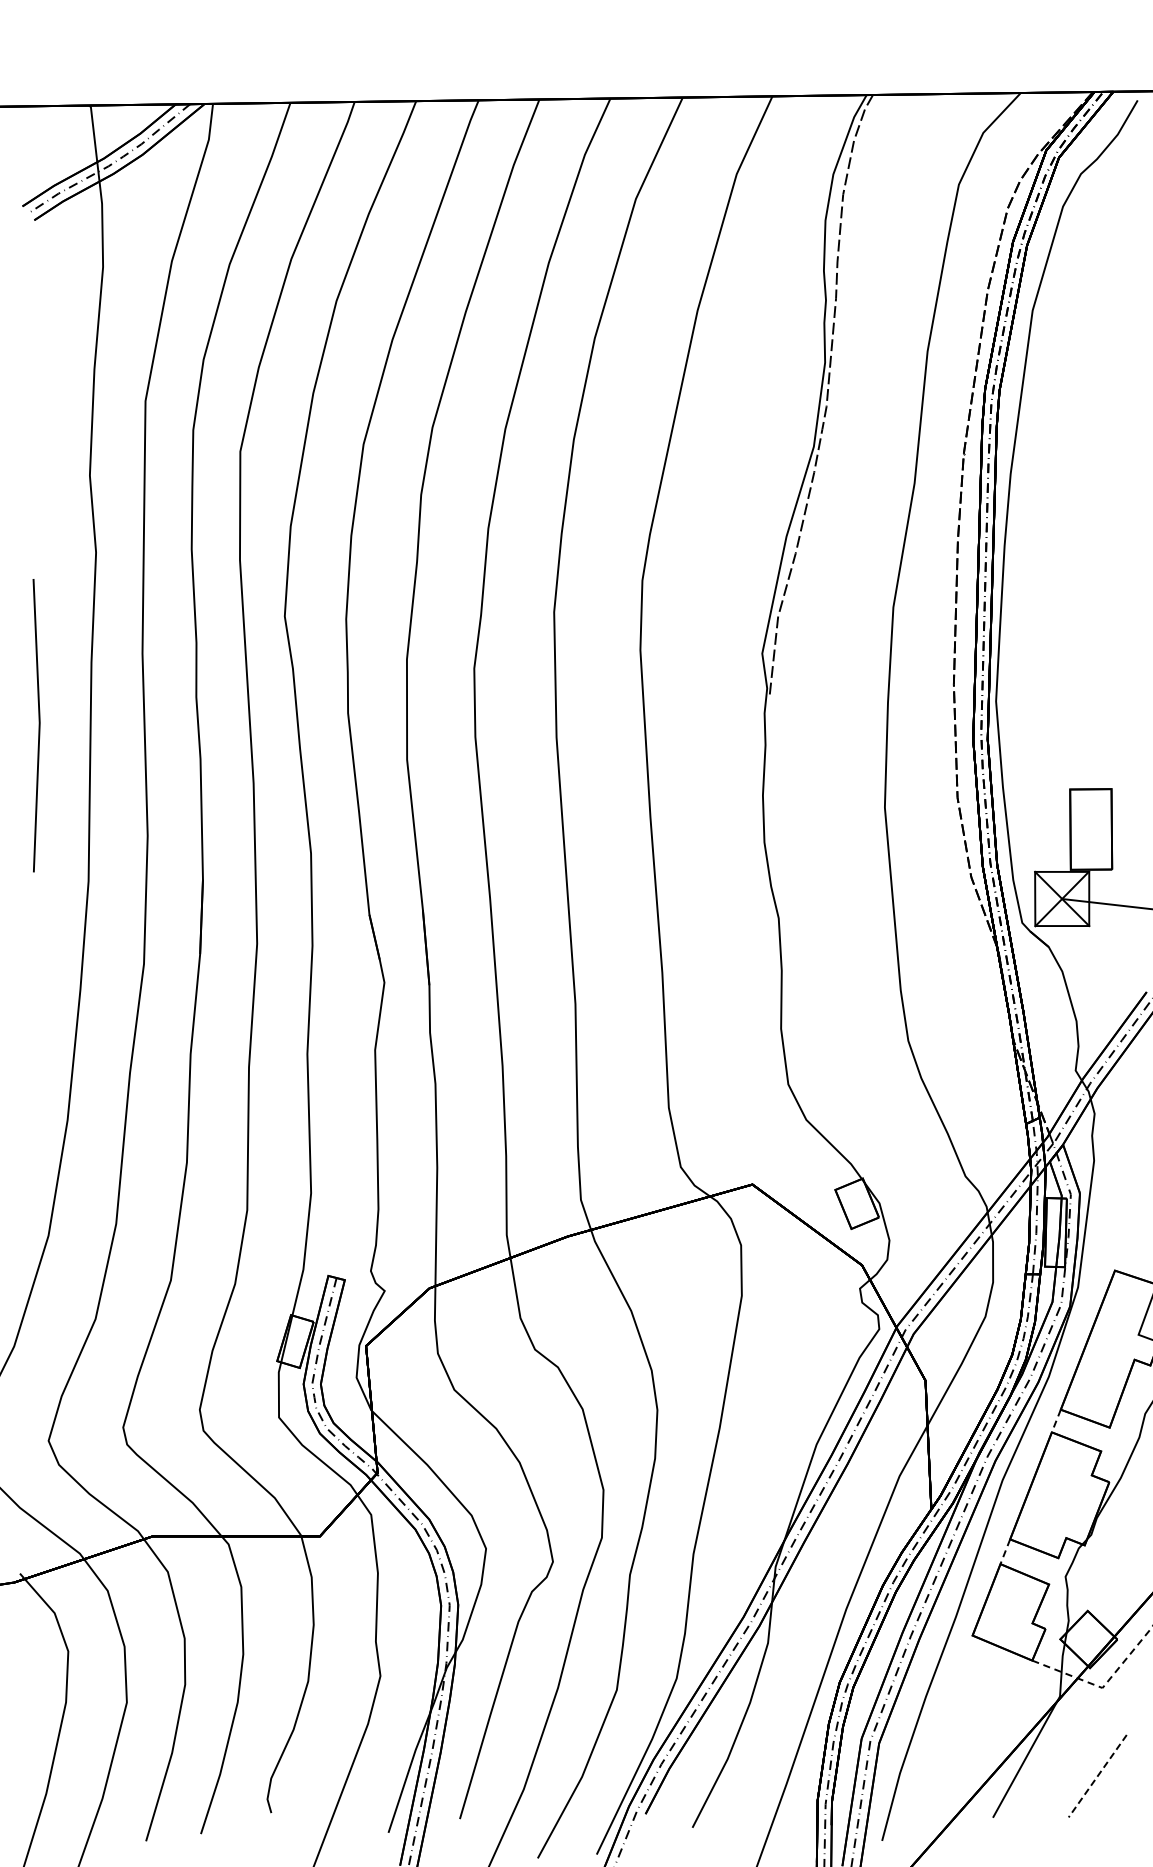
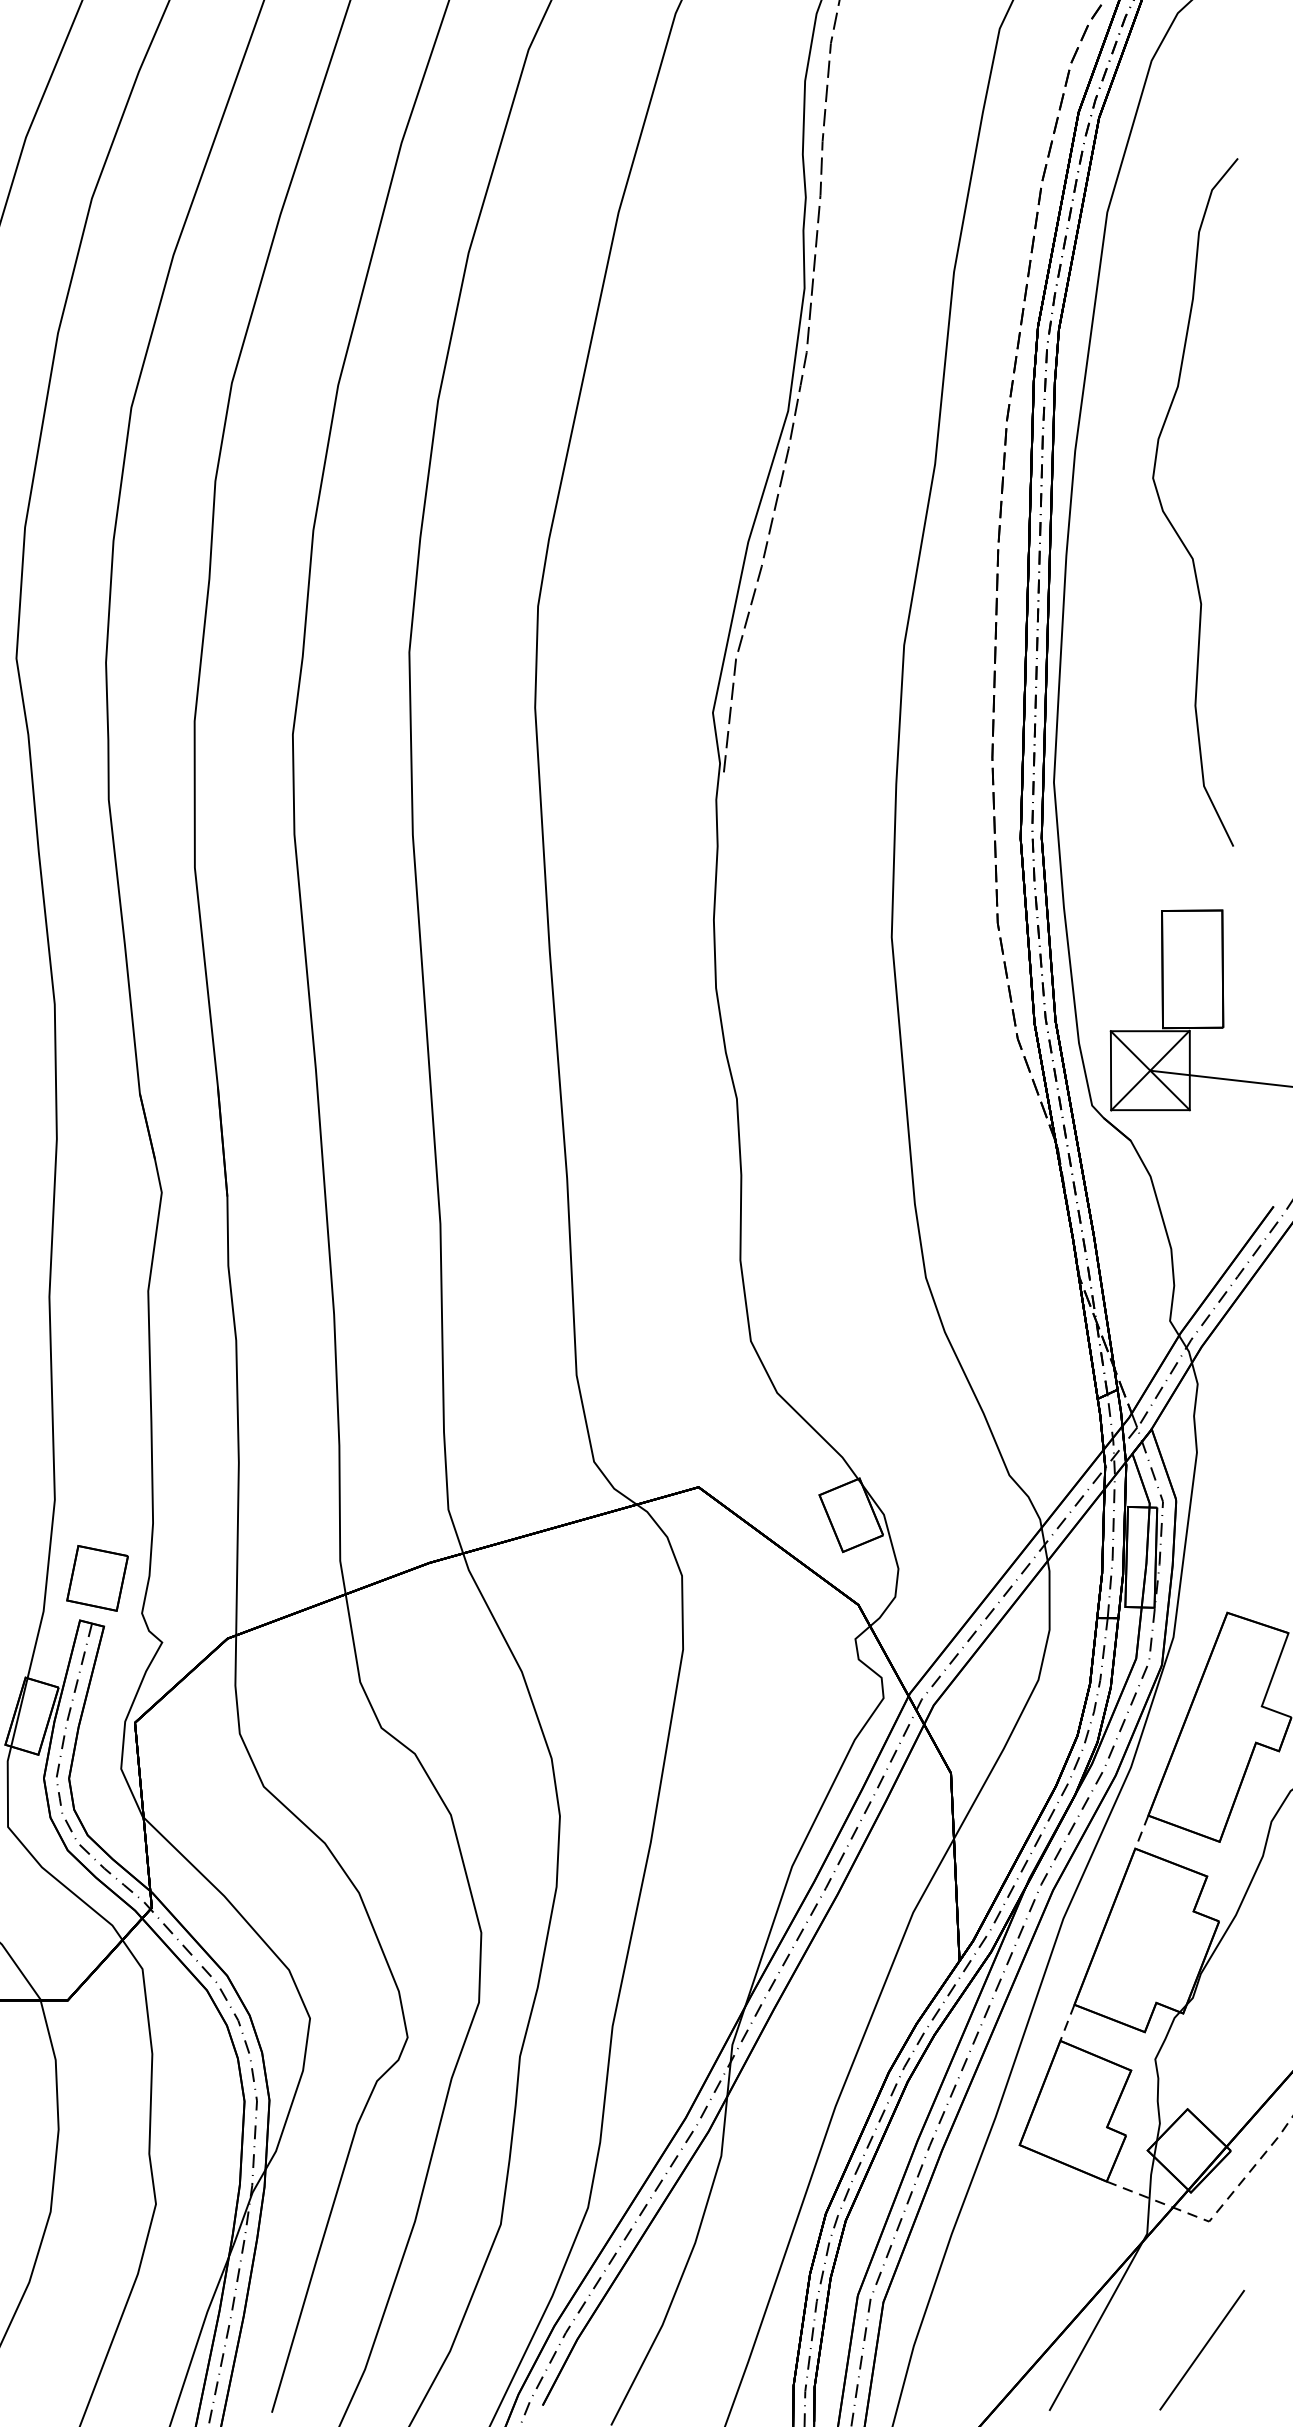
curve: (1075, 520) -> (1169, 518), added
part: (340, 1246) -> (97, 1577), added
line: (1097, 1776) -> (1201, 2350), dashed -> solid

